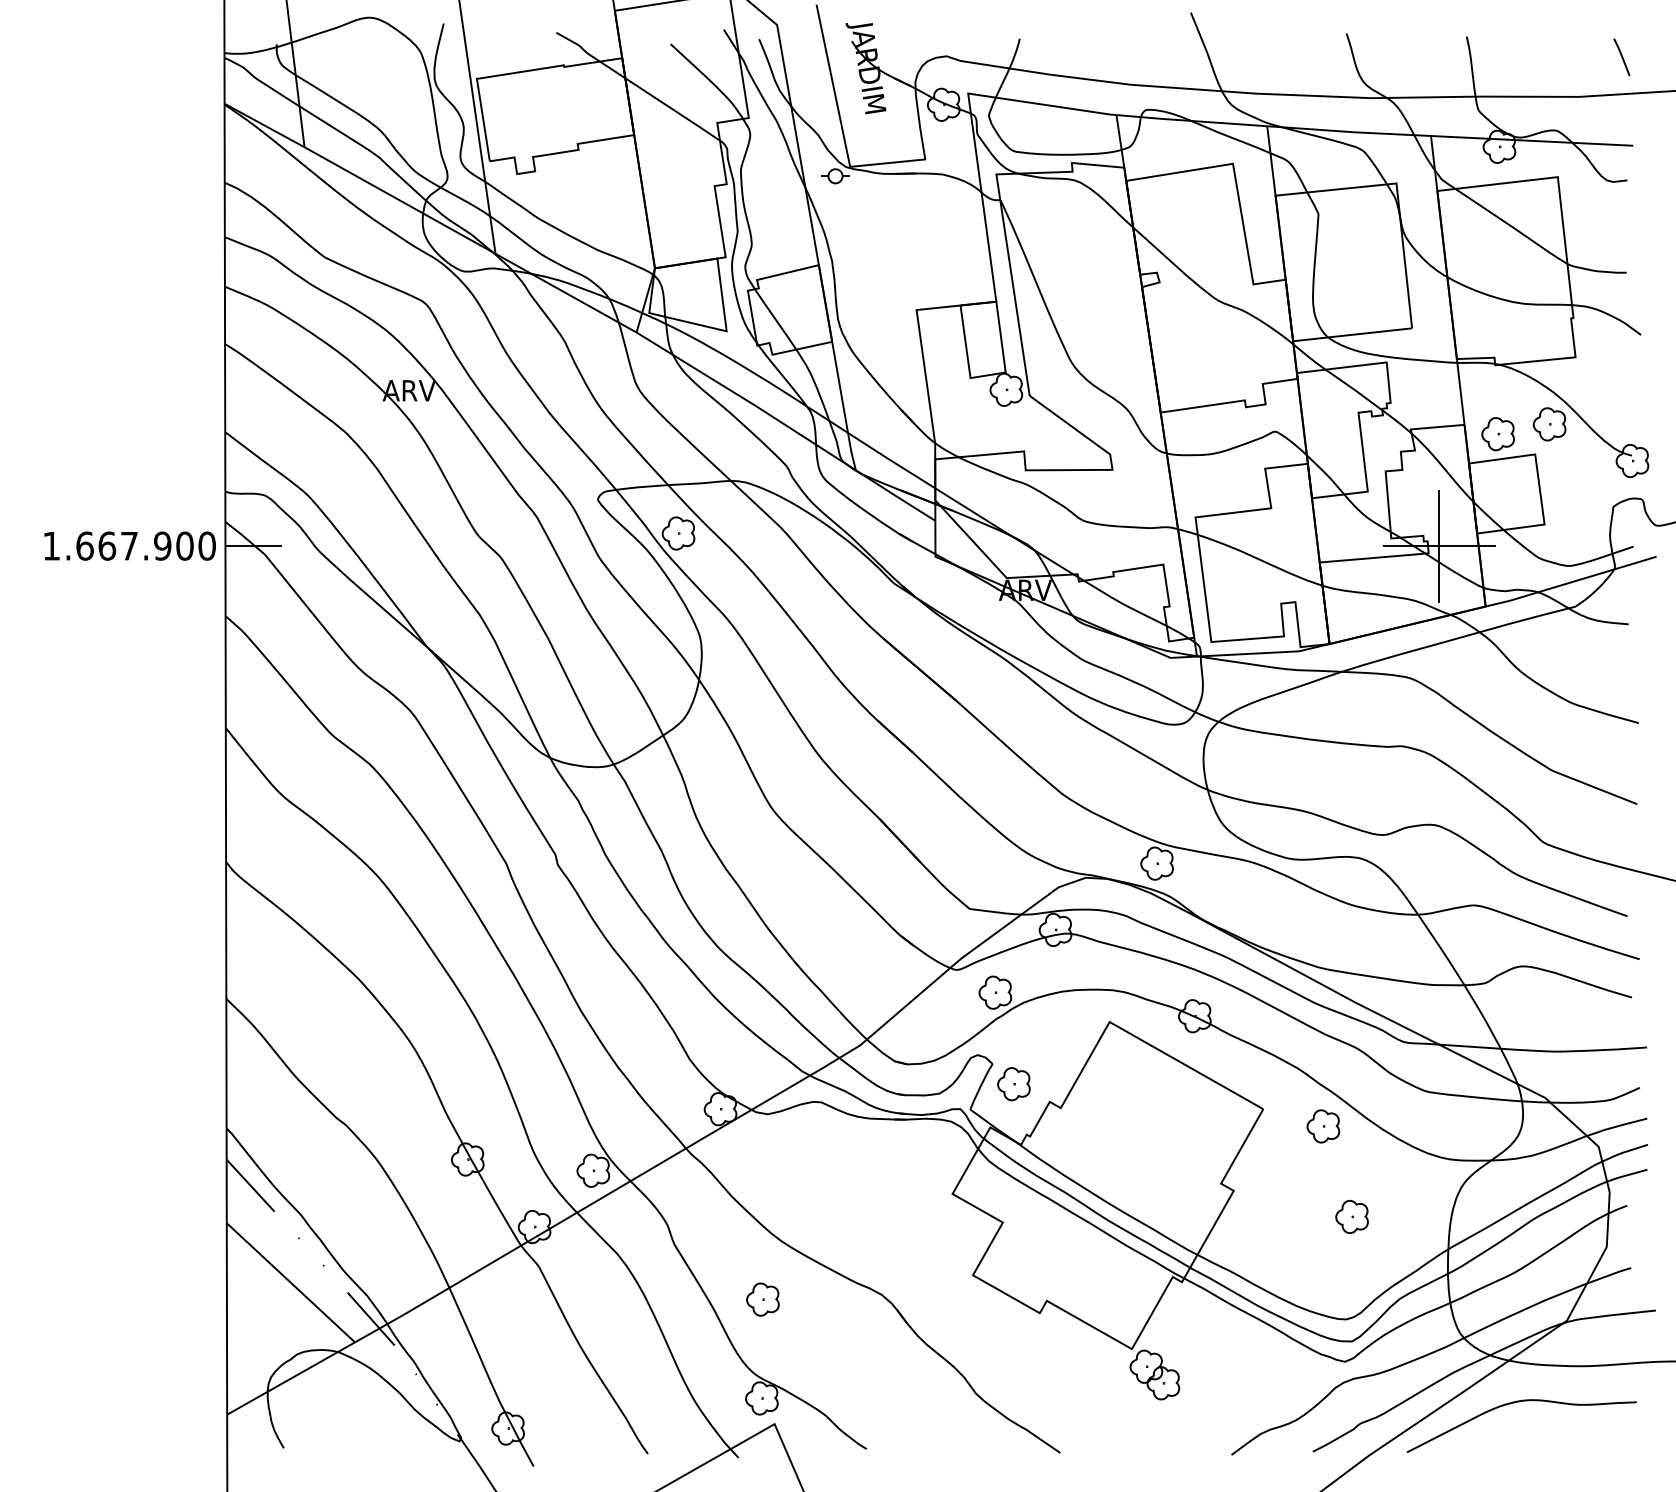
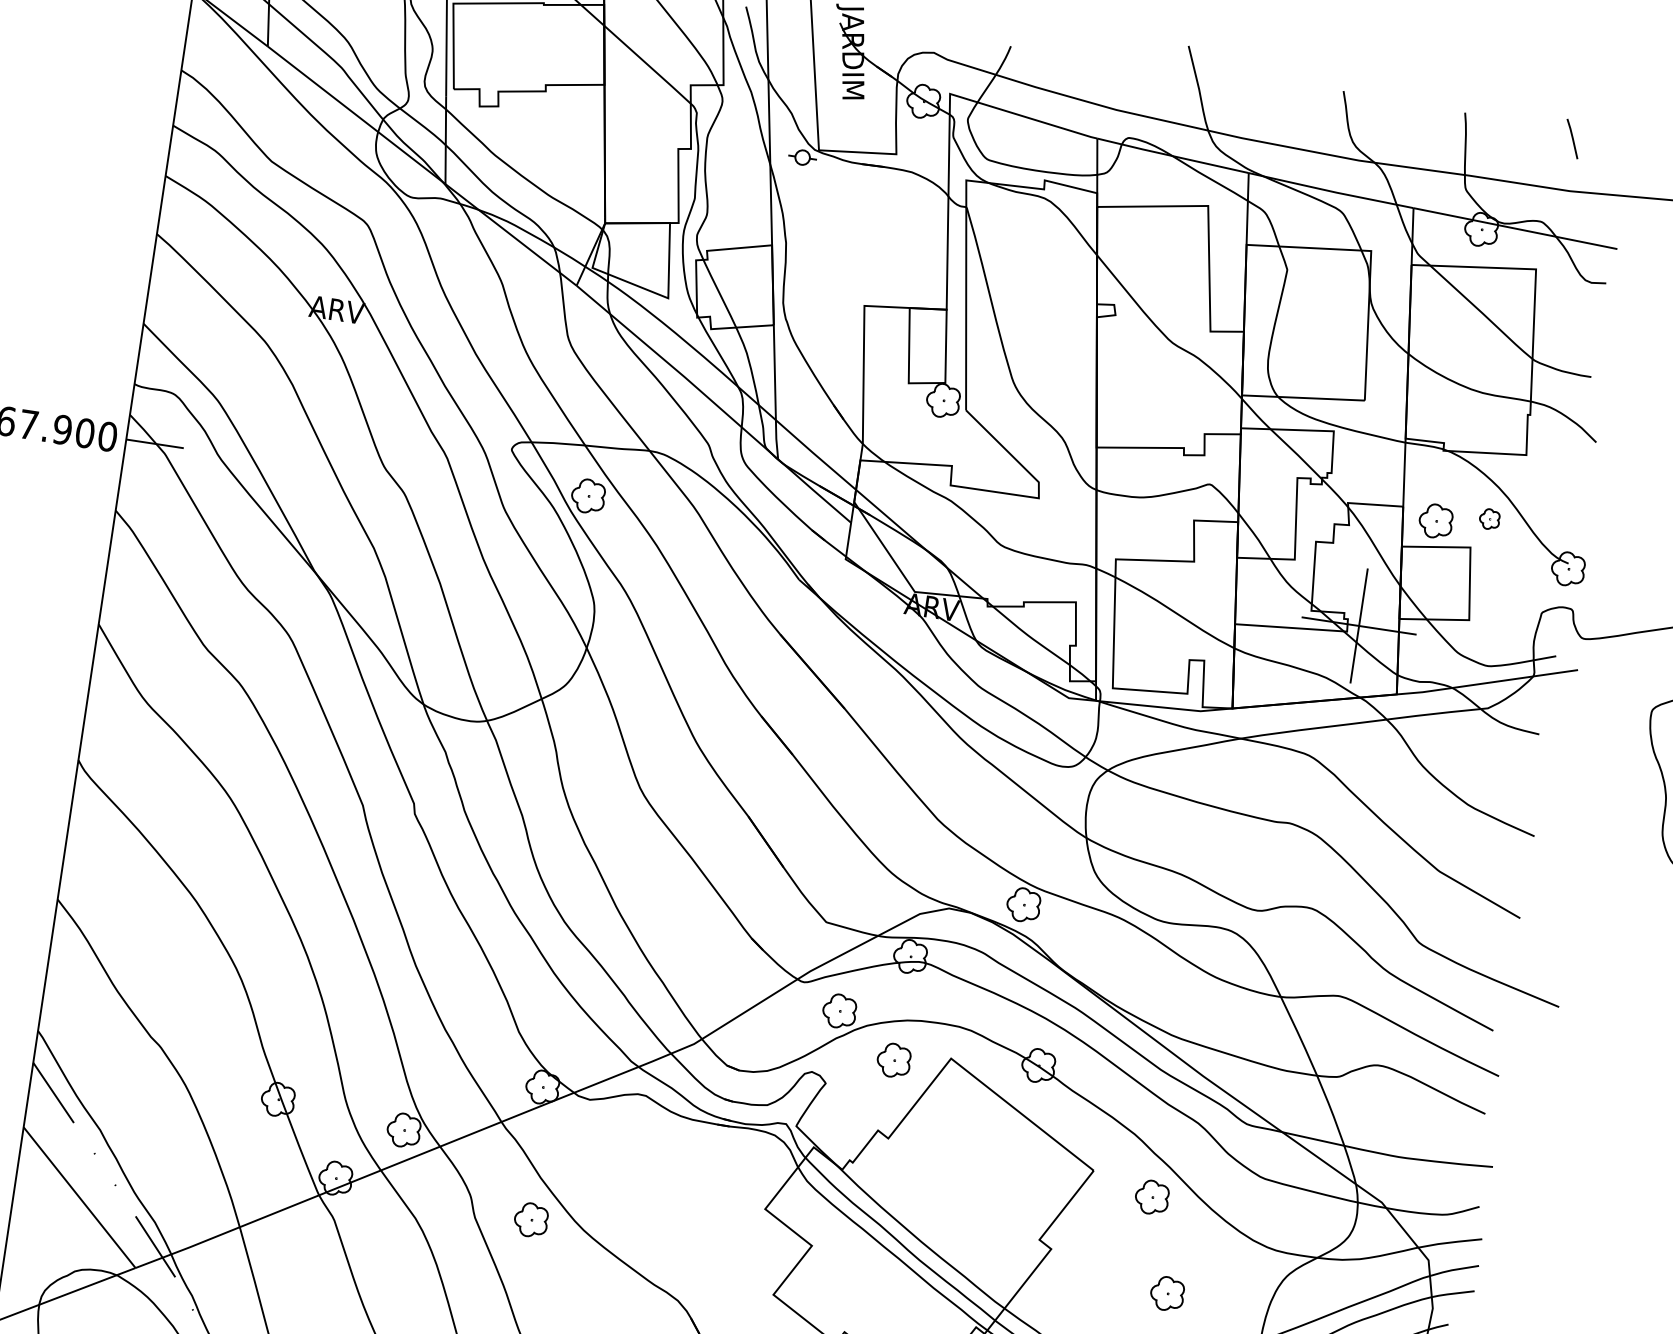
line: (1621, 57) -> (1572, 139), moved
part: (1549, 424) -> (1489, 519), size x0.6
part: (1013, 1084) -> (893, 1060), moved
part: (762, 1299) -> (530, 1219), moved

